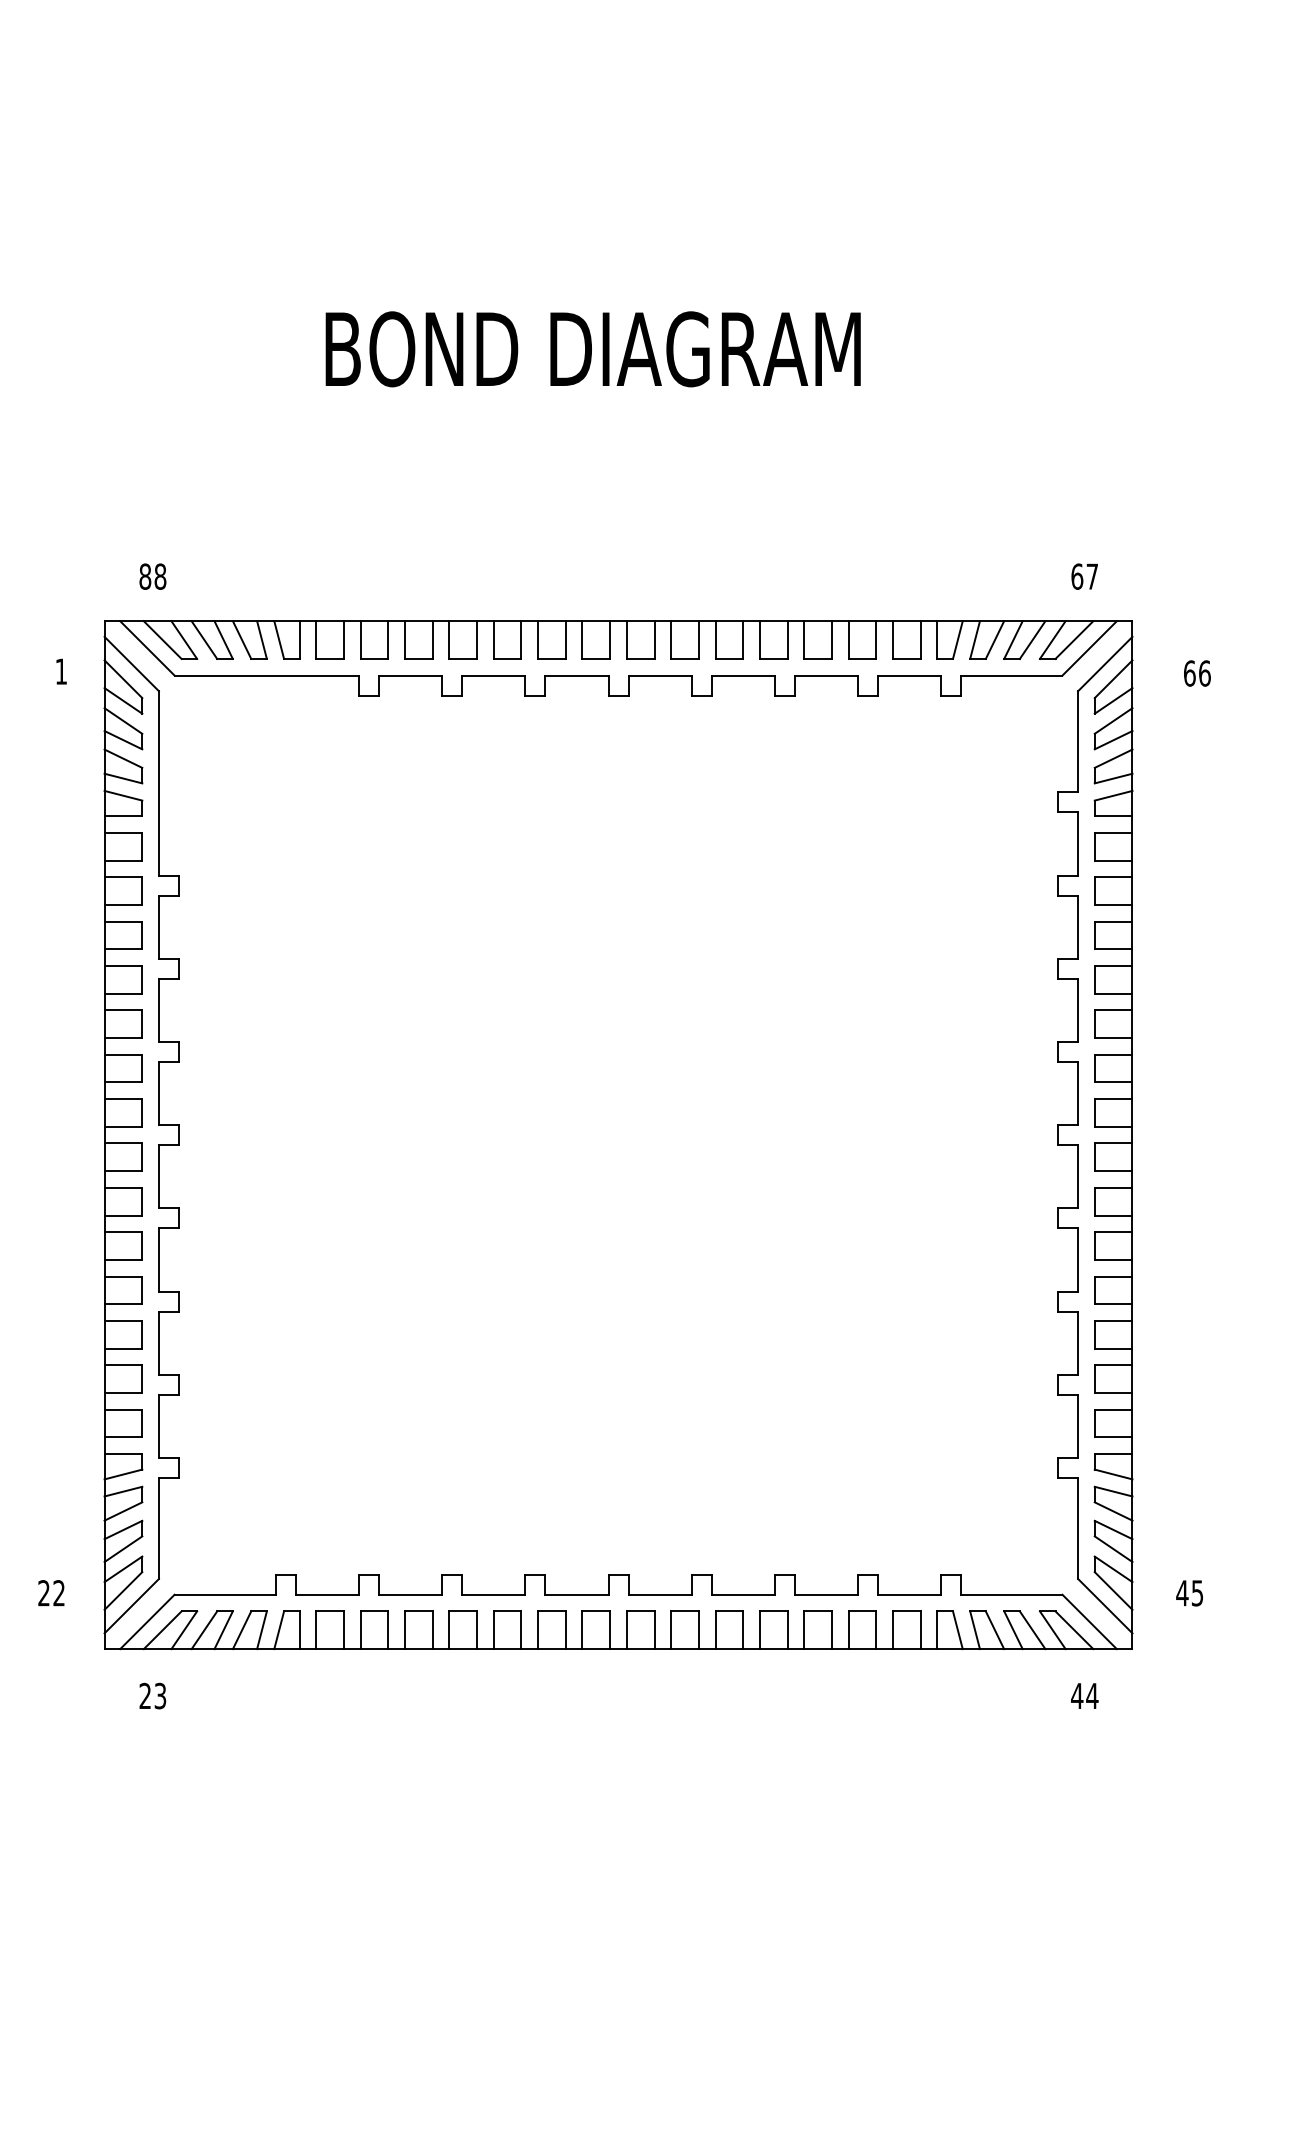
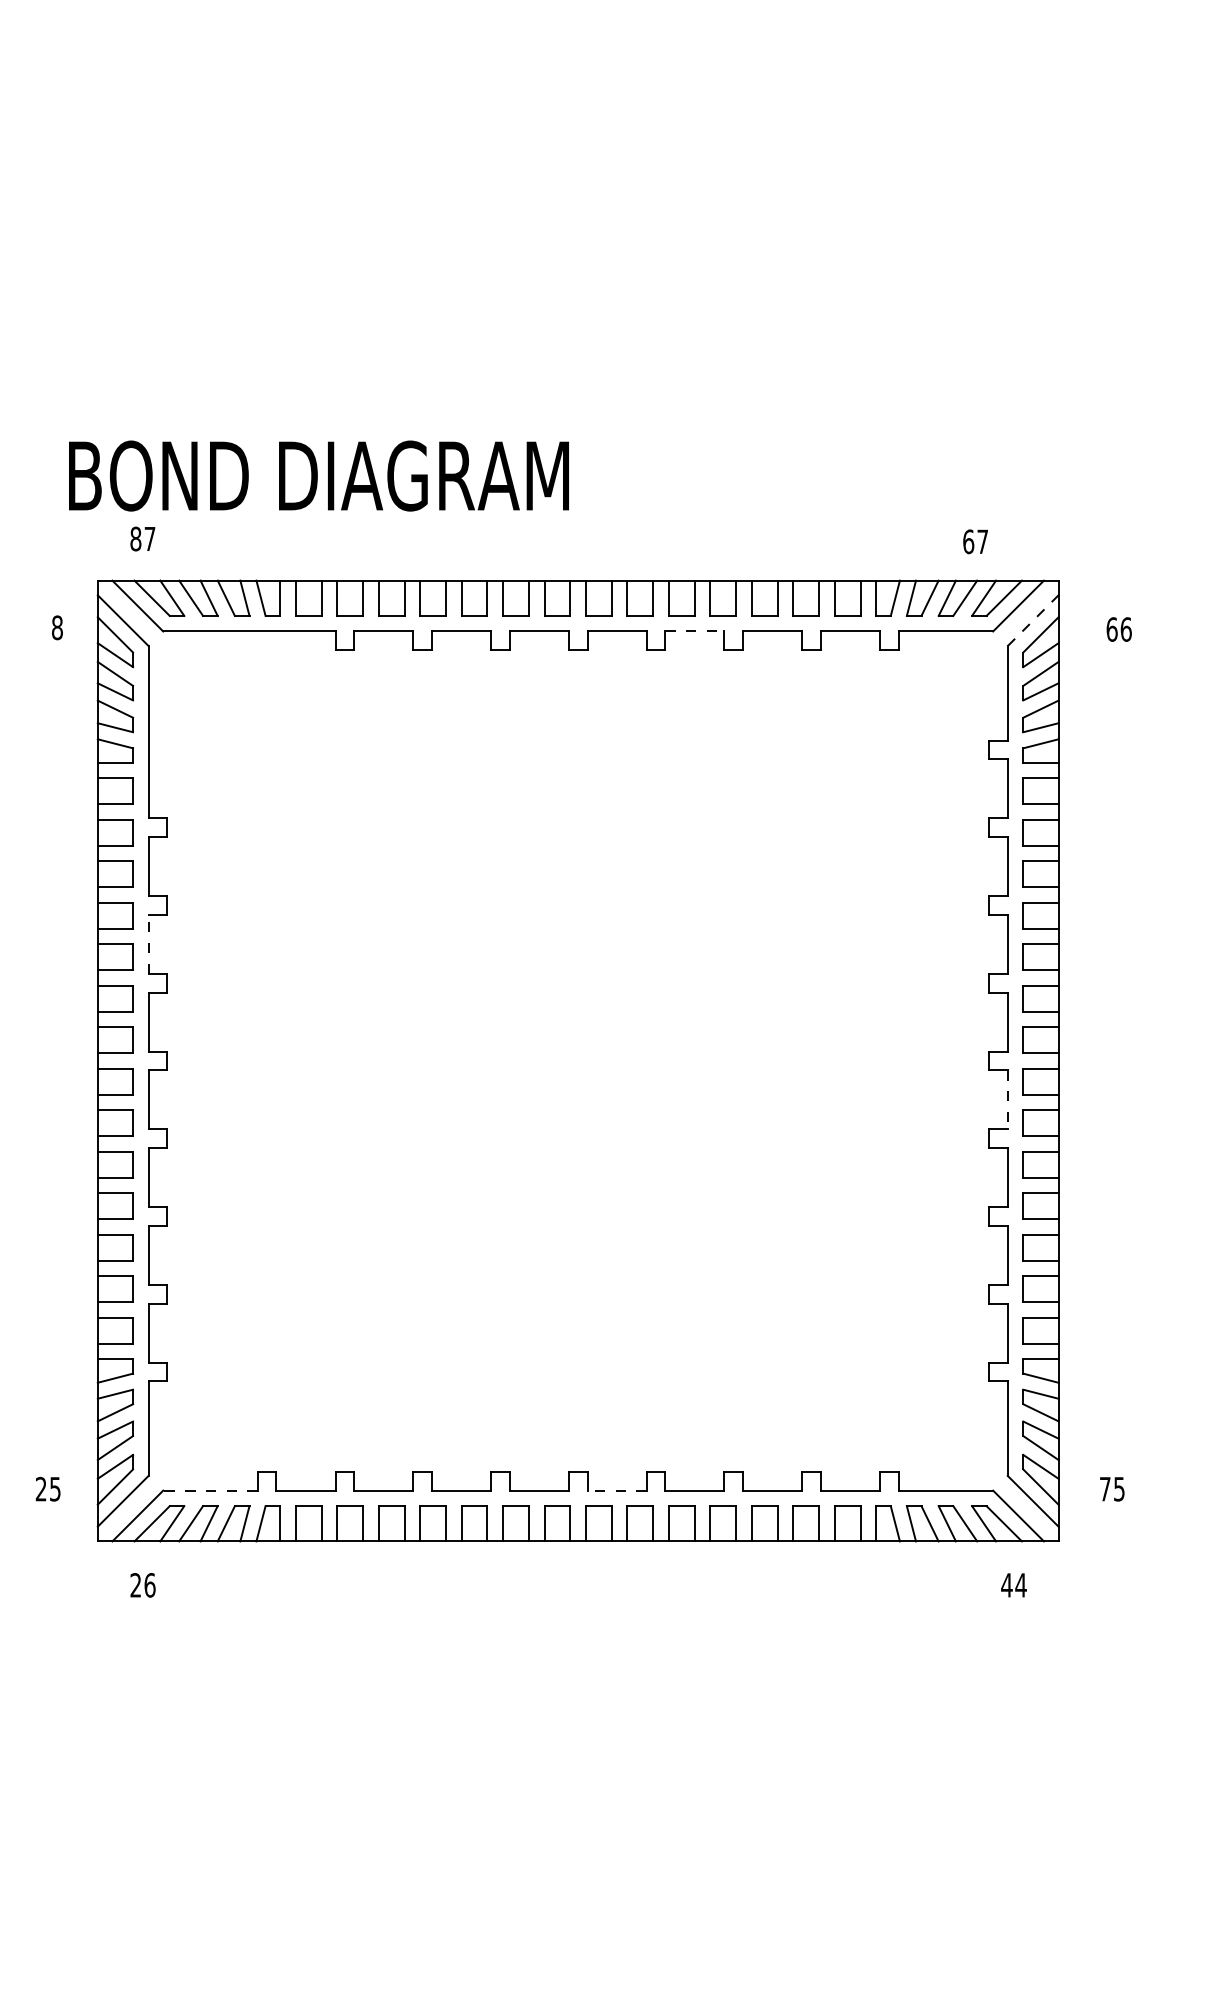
text: (592, 349) -> (318, 476), moved
text: (160, 576) -> (150, 538), 88 -> 87
text: (1084, 576) -> (975, 541), moved
line: (1105, 663) -> (1033, 620), solid -> dashed
text: (61, 671) -> (57, 627), 1 -> 8
line: (743, 675) -> (694, 631), solid -> dashed
line: (158, 1010) -> (148, 944), solid -> dashed
line: (1078, 1176) -> (1008, 1099), solid -> dashed
text: (58, 1593) -> (54, 1489), 22 -> 25
text: (1182, 1593) -> (1105, 1489), 45 -> 75
line: (225, 1594) -> (210, 1490), solid -> dashed
line: (660, 1594) -> (617, 1490), solid -> dashed
text: (160, 1695) -> (150, 1584), 23 -> 26

